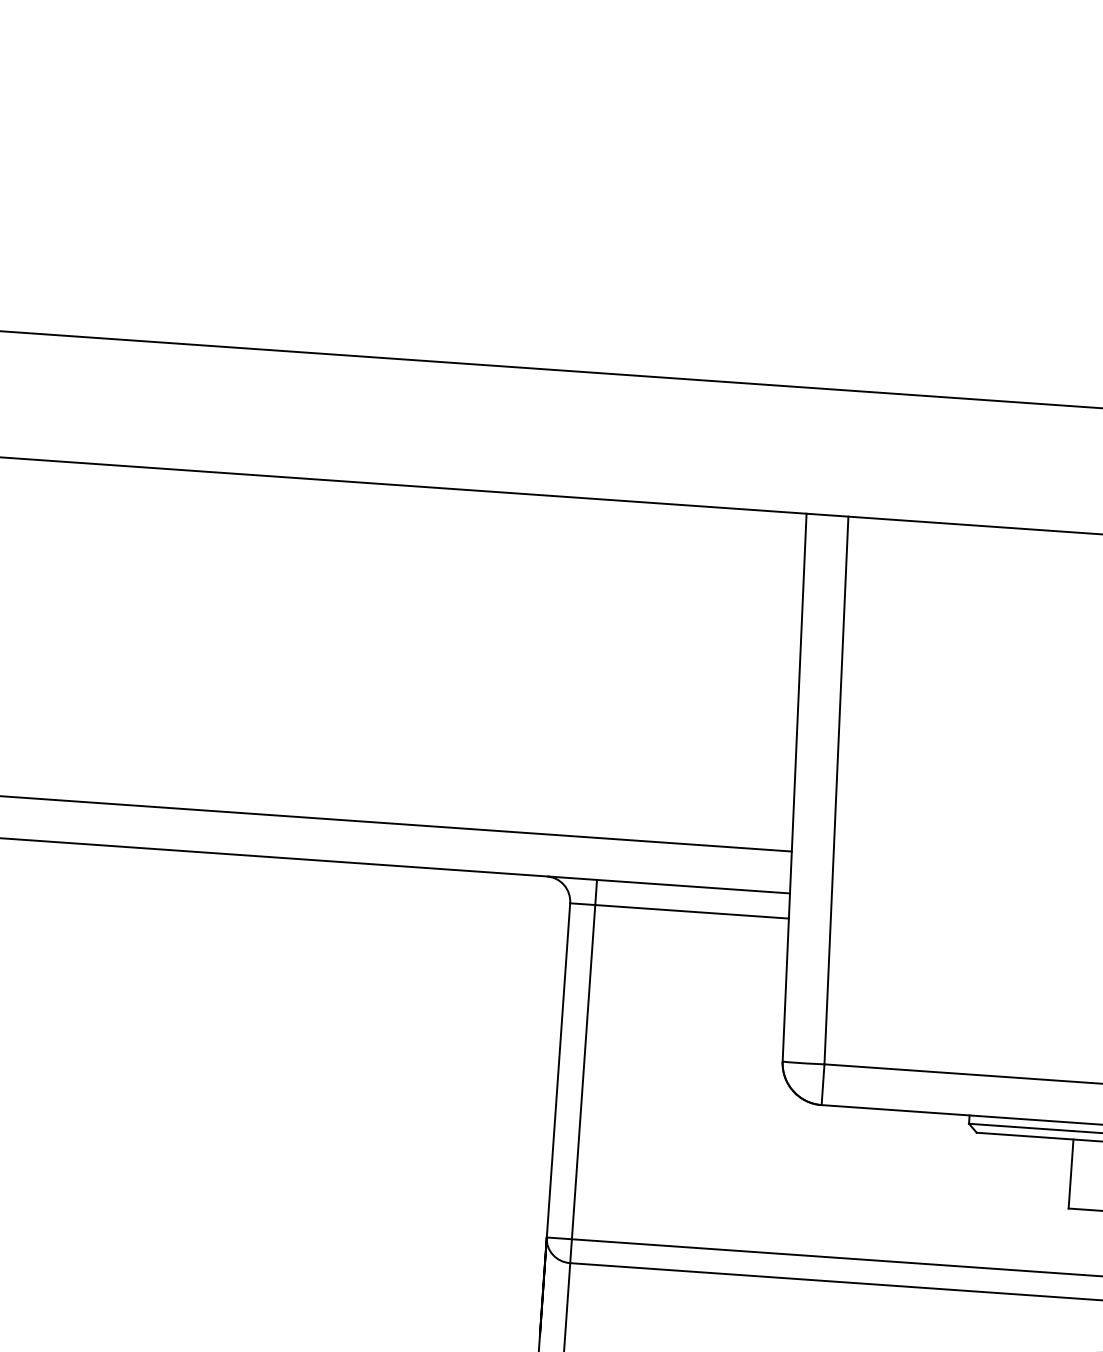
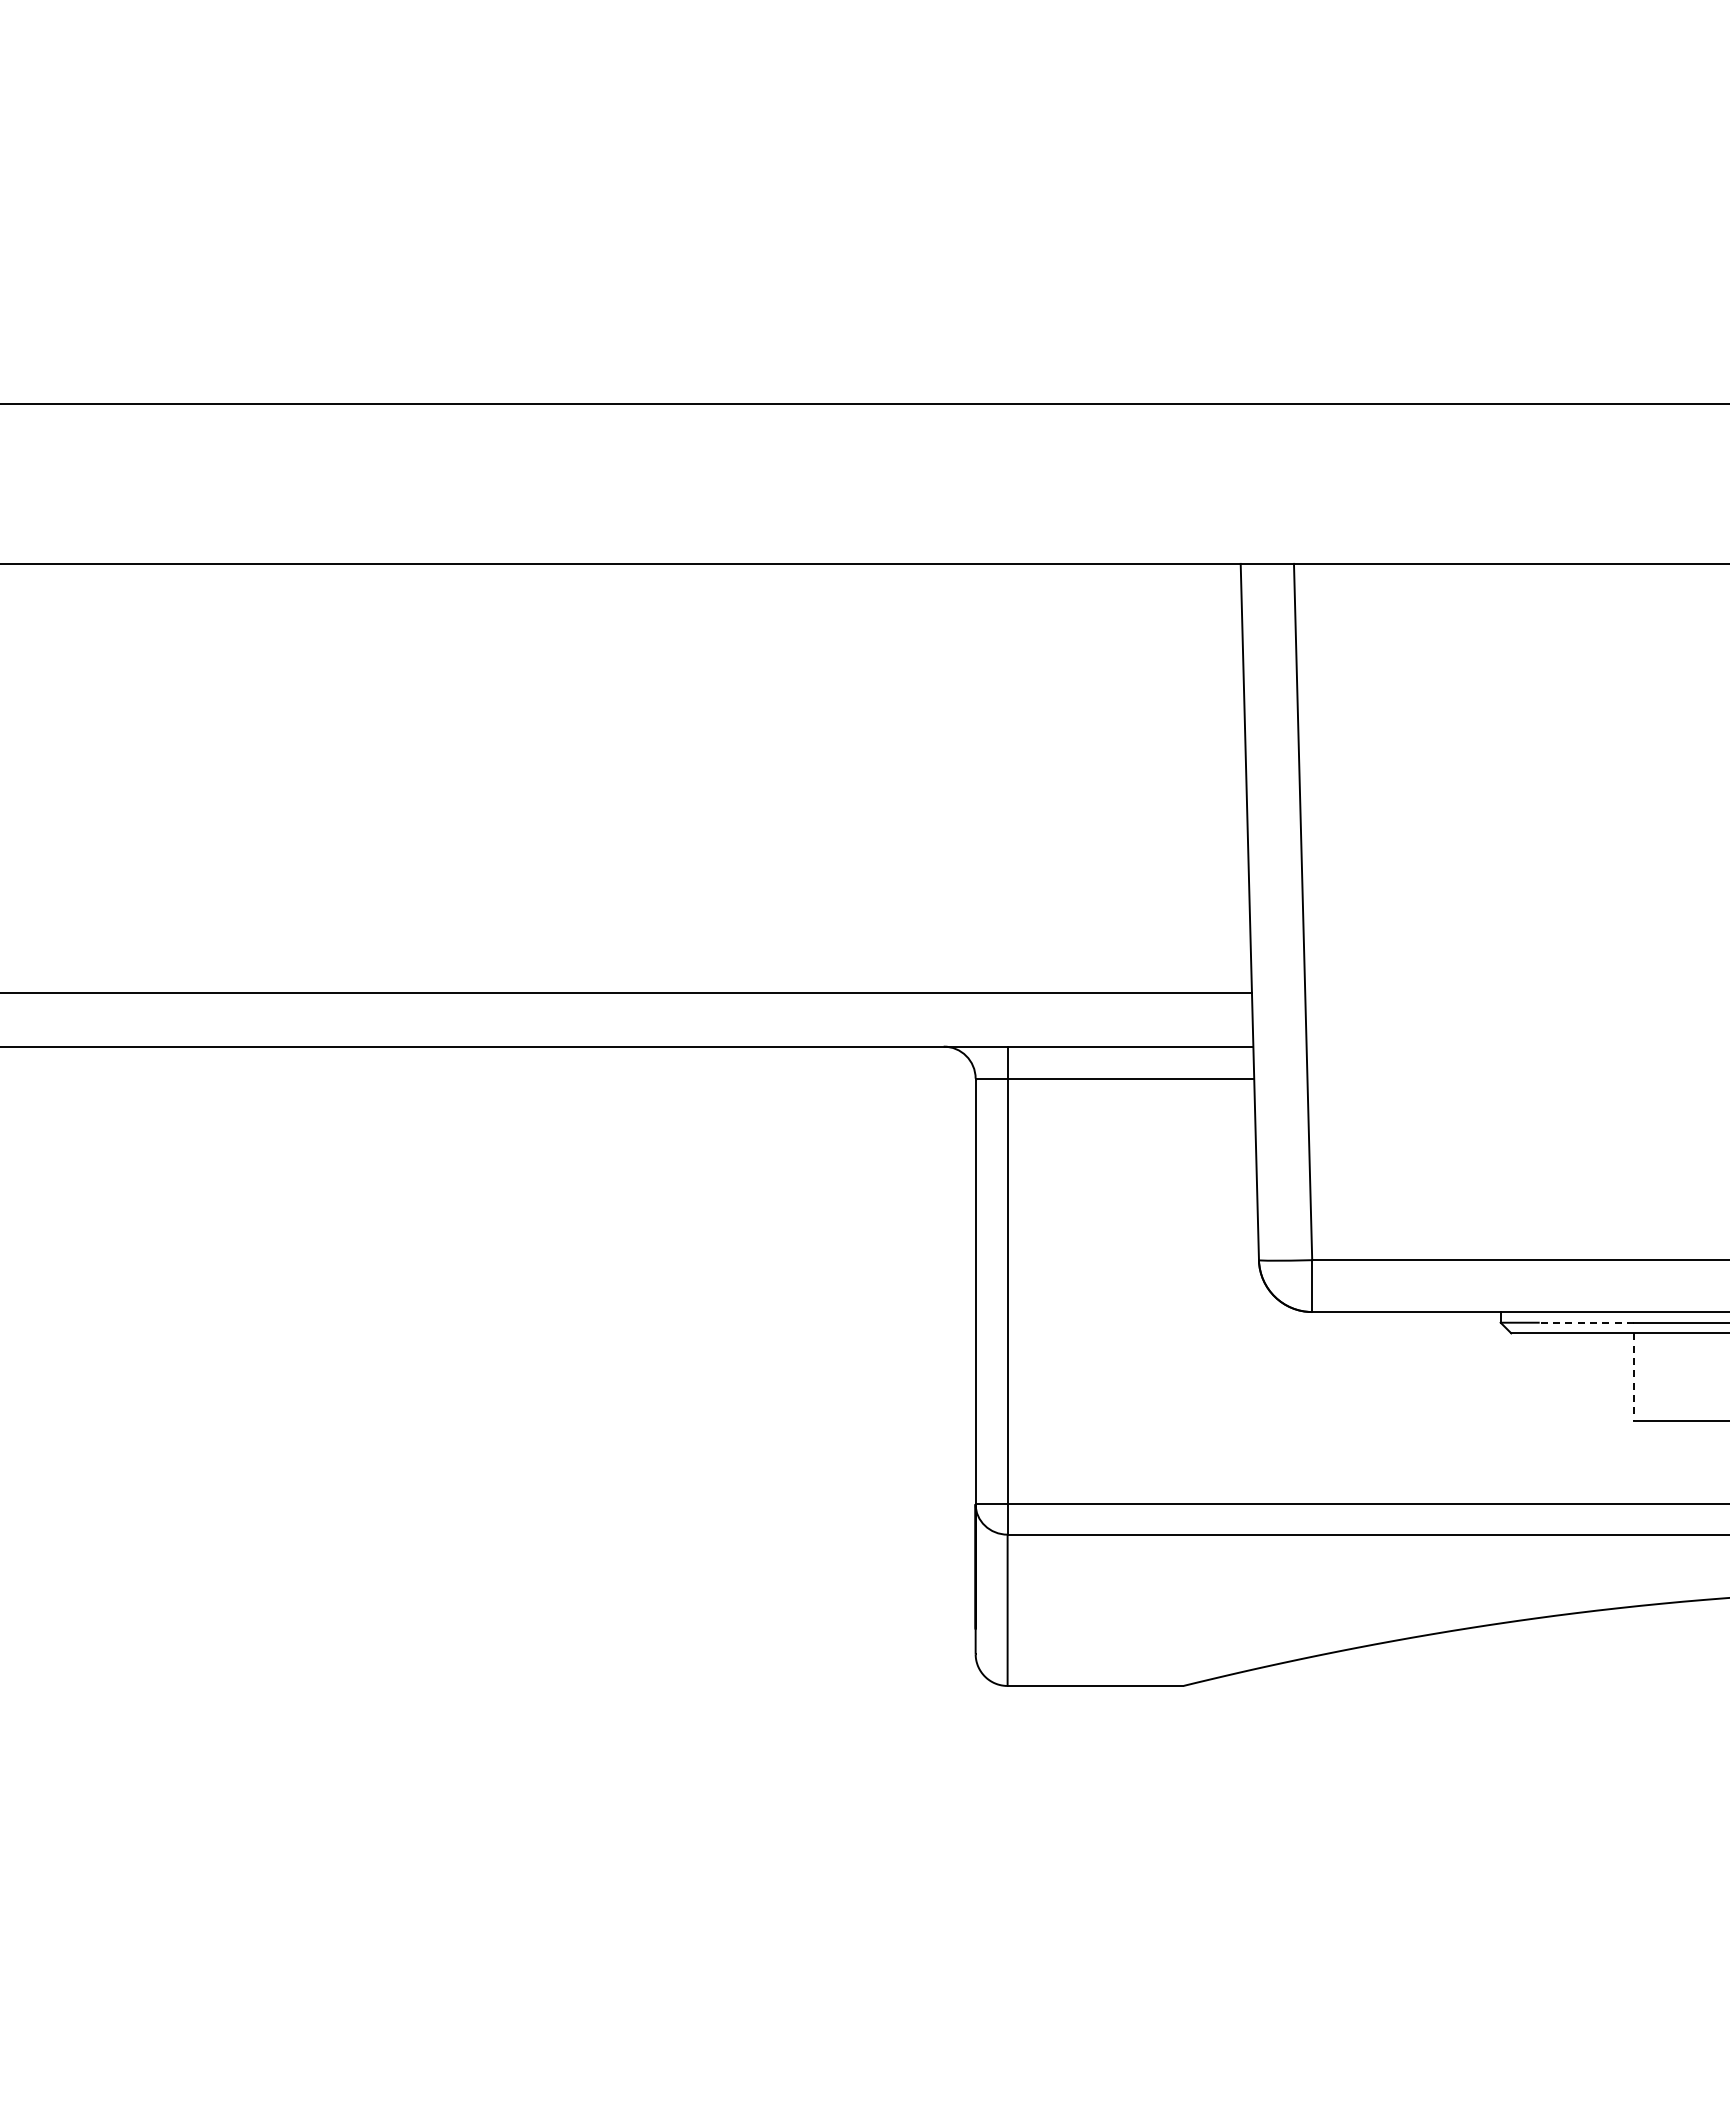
line: (1036, 1128) -> (1586, 1322), solid -> dashed
line: (1071, 1174) -> (1634, 1377), solid -> dashed

